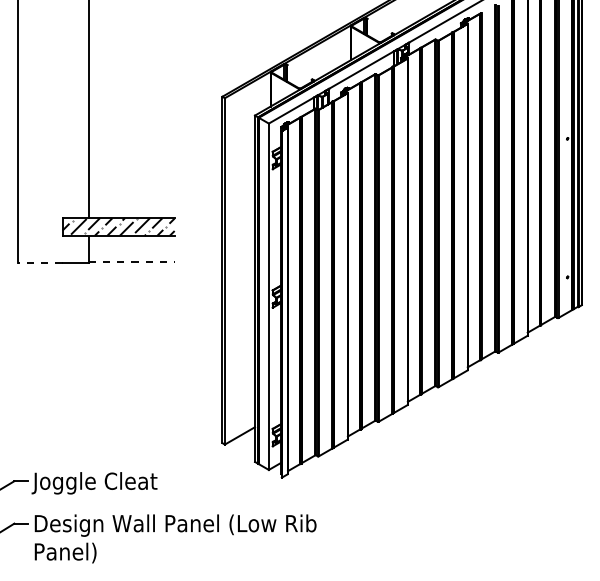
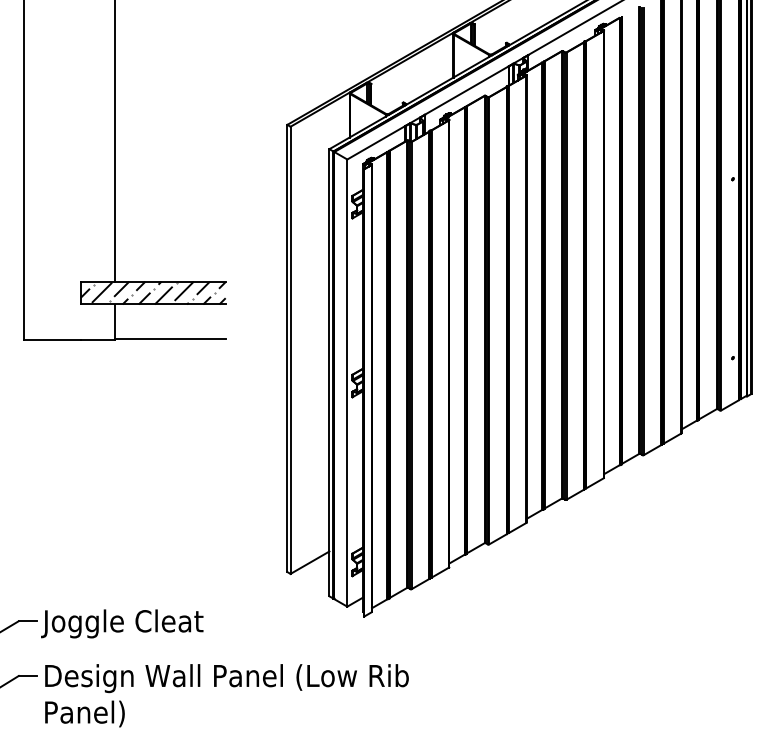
line: (131, 262) -> (169, 338), dashed -> solid
line: (39, 263) -> (51, 340), dashed -> solid

